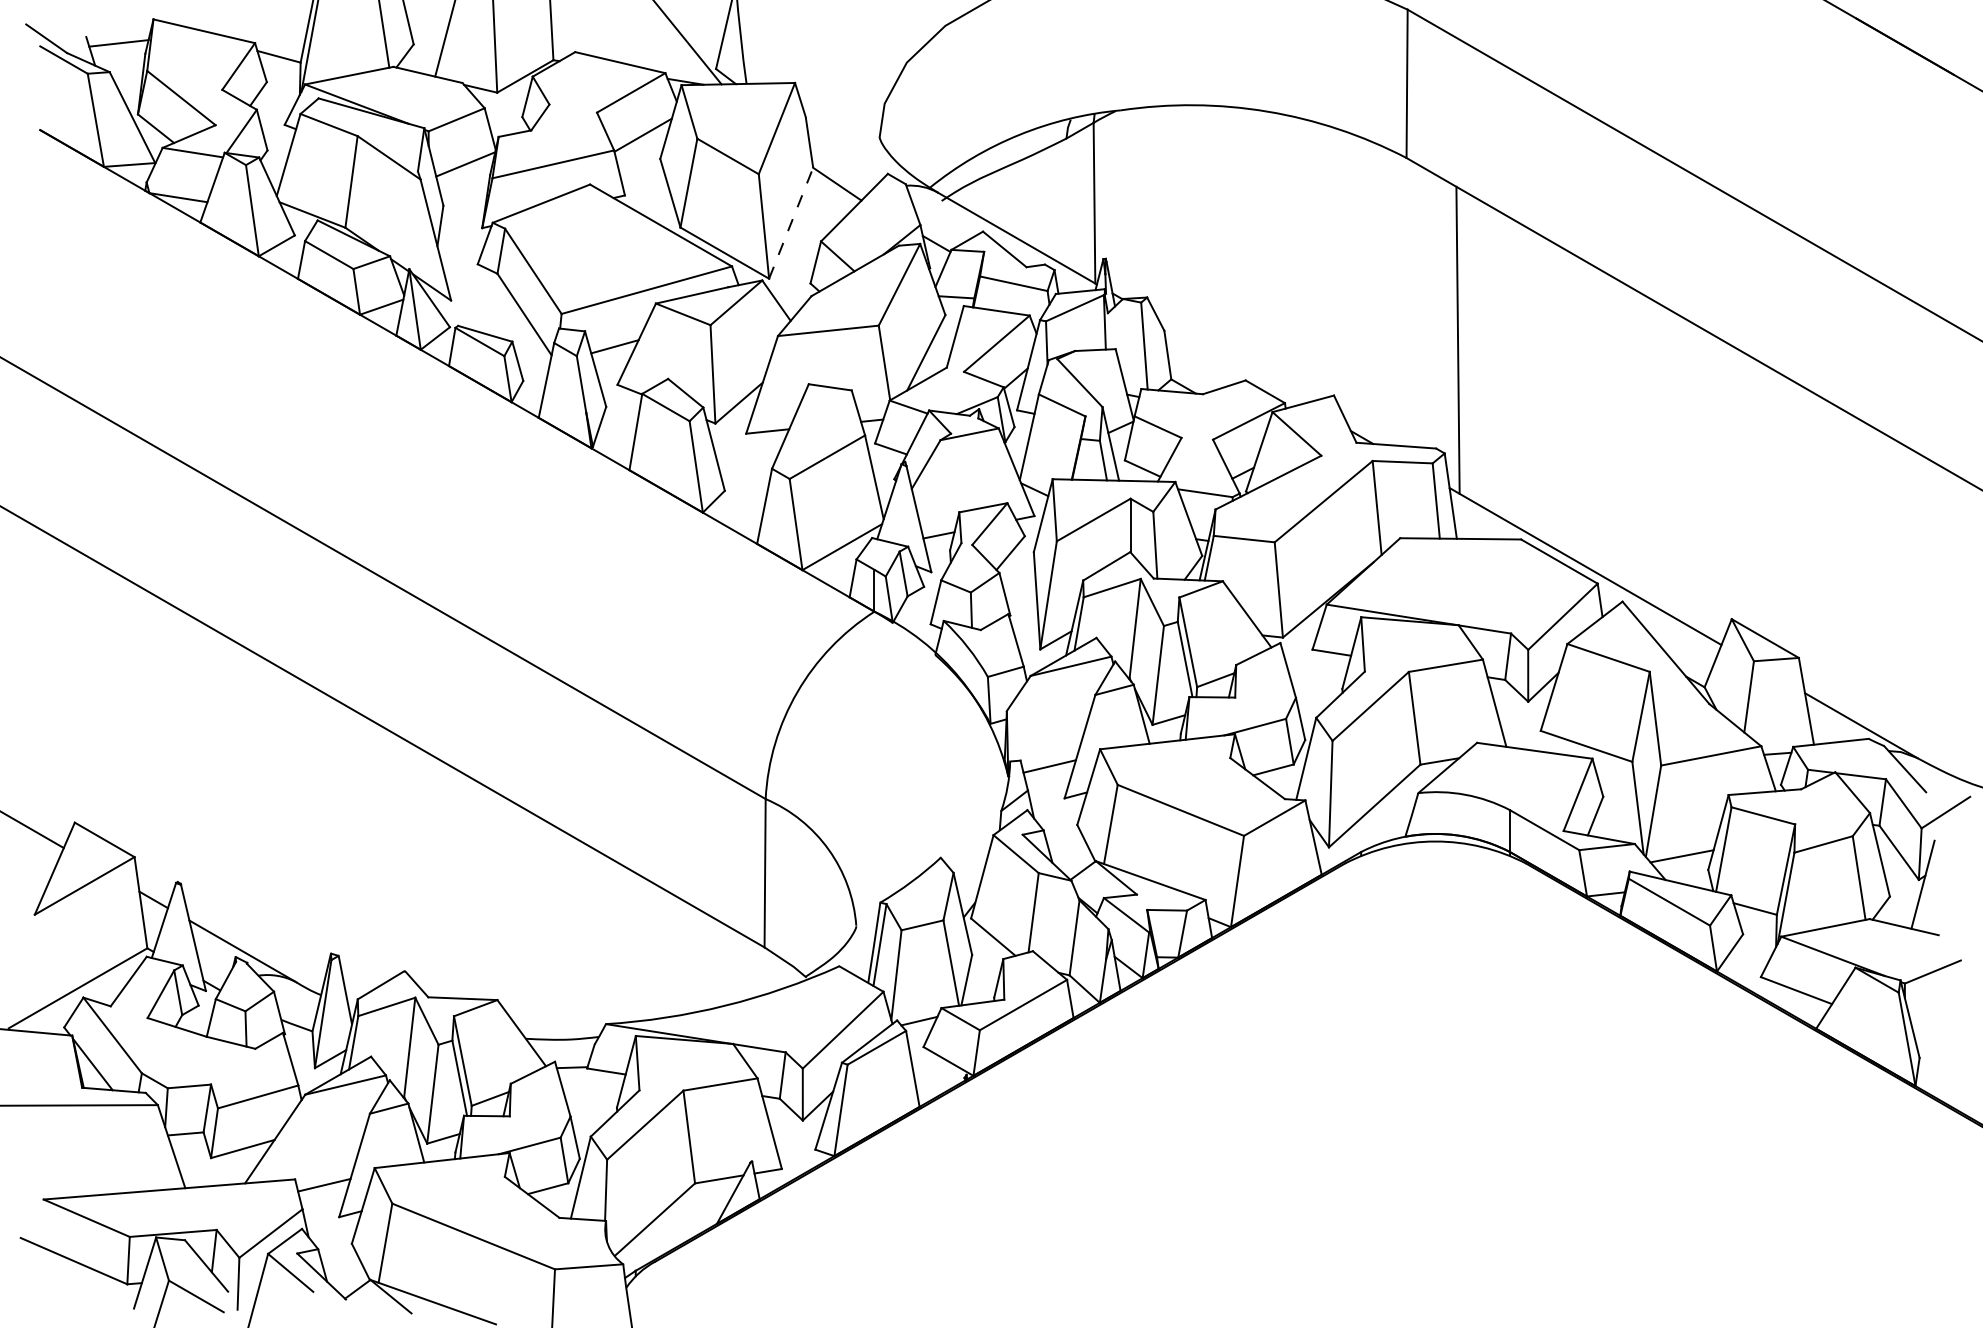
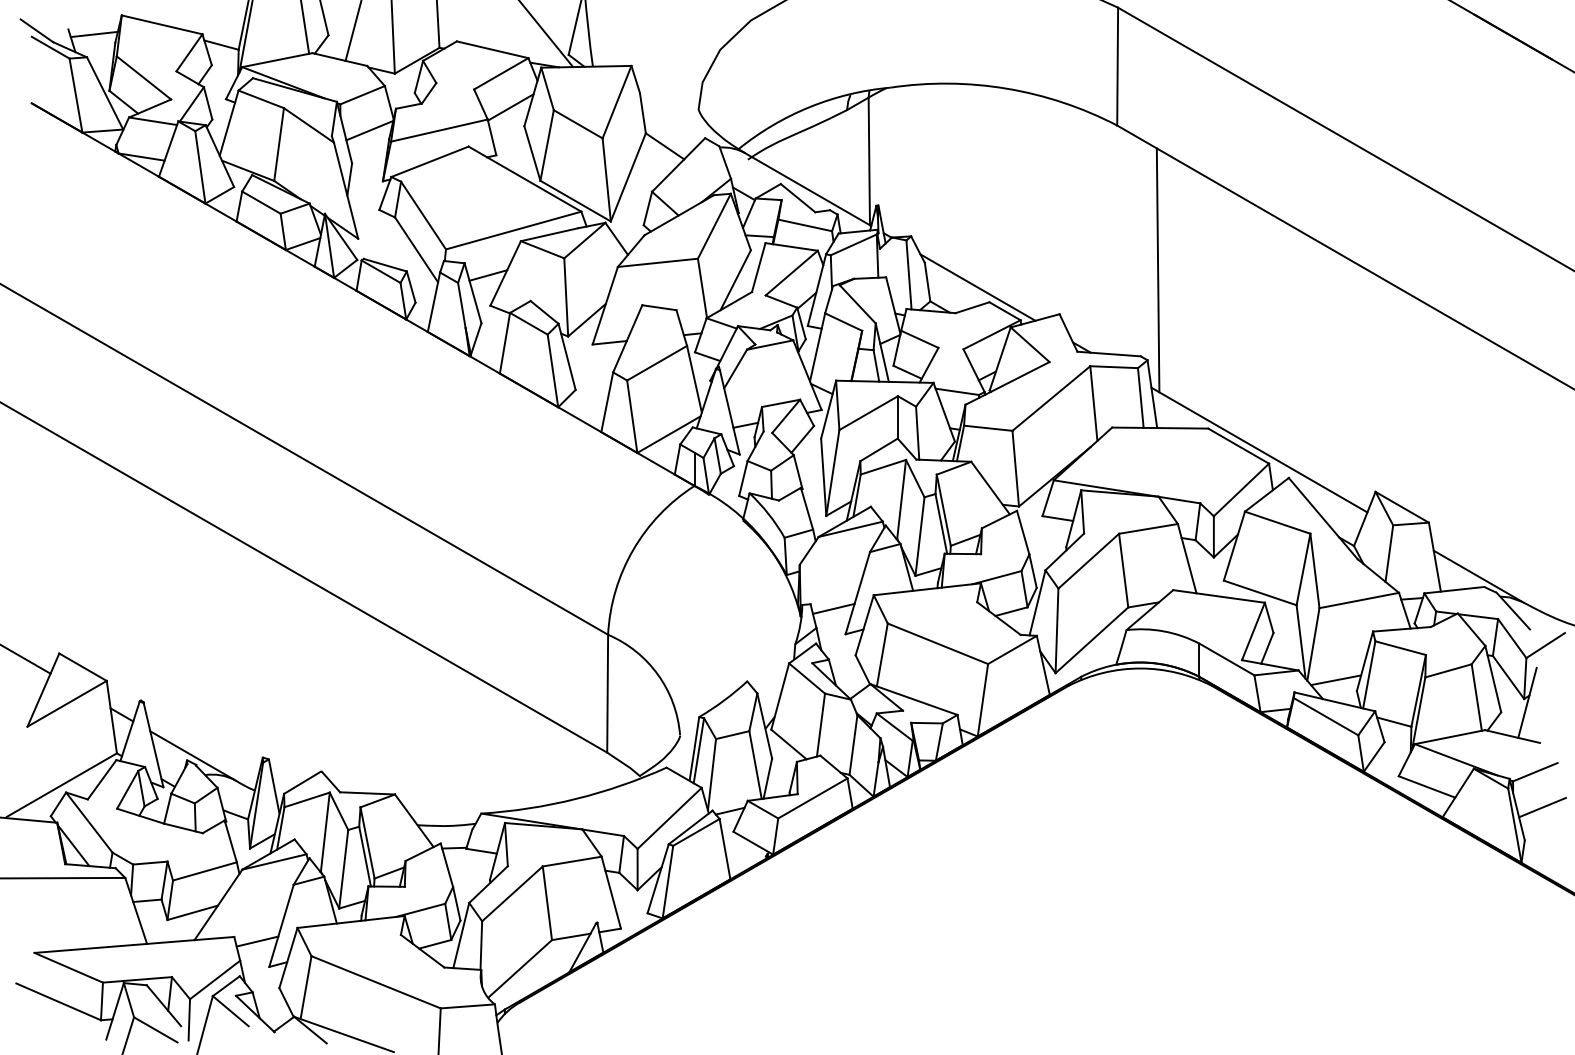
line: (791, 223) -> (628, 177), dashed -> solid
line: (1230, 361) -> (977, 287), added
line: (1941, 1016) -> (1542, 807), added

